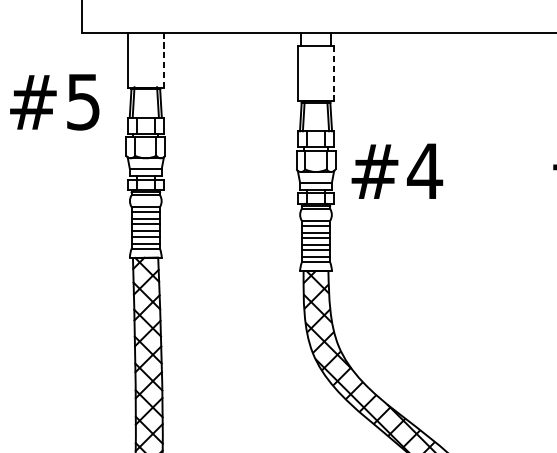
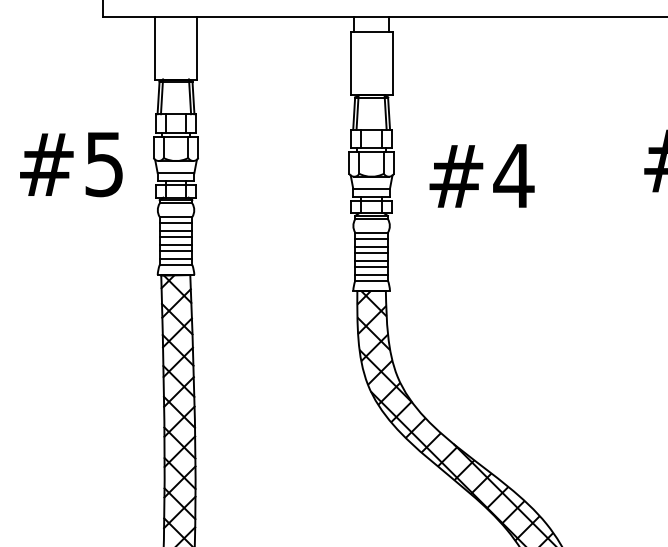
line: (164, 60) -> (197, 48), dashed -> solid
line: (334, 73) -> (392, 63), dashed -> solid
text: (54, 102) -> (71, 164), moved
text: (396, 170) -> (481, 175), moved

